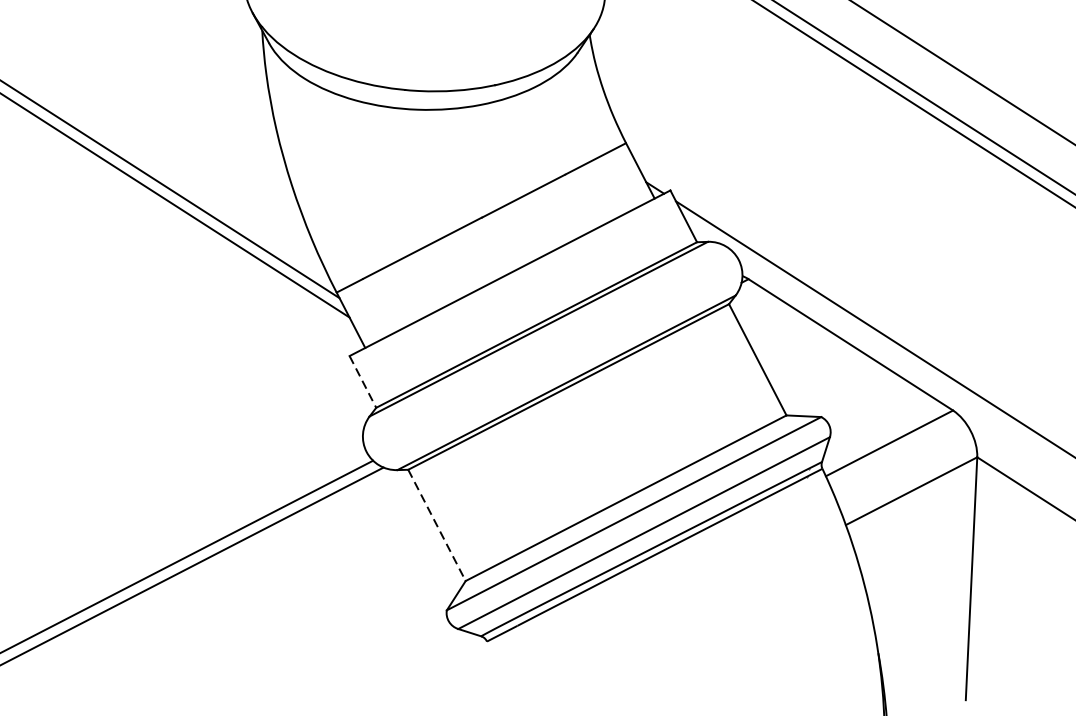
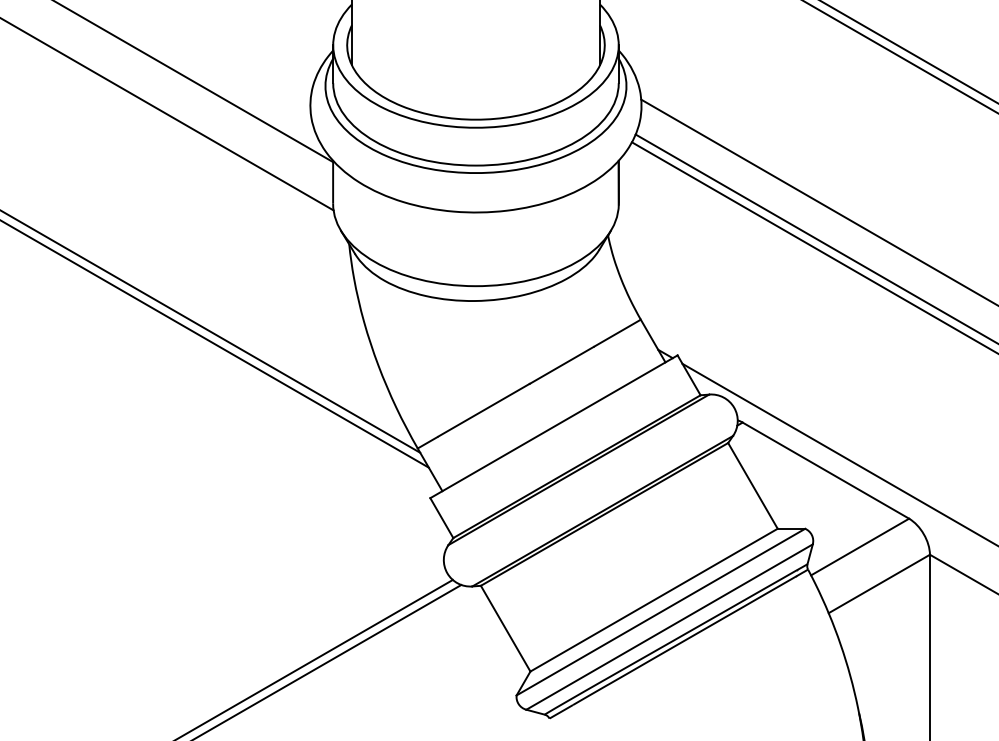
line: (363, 382) -> (442, 518), dashed -> solid
line: (436, 525) -> (505, 628), dashed -> solid

